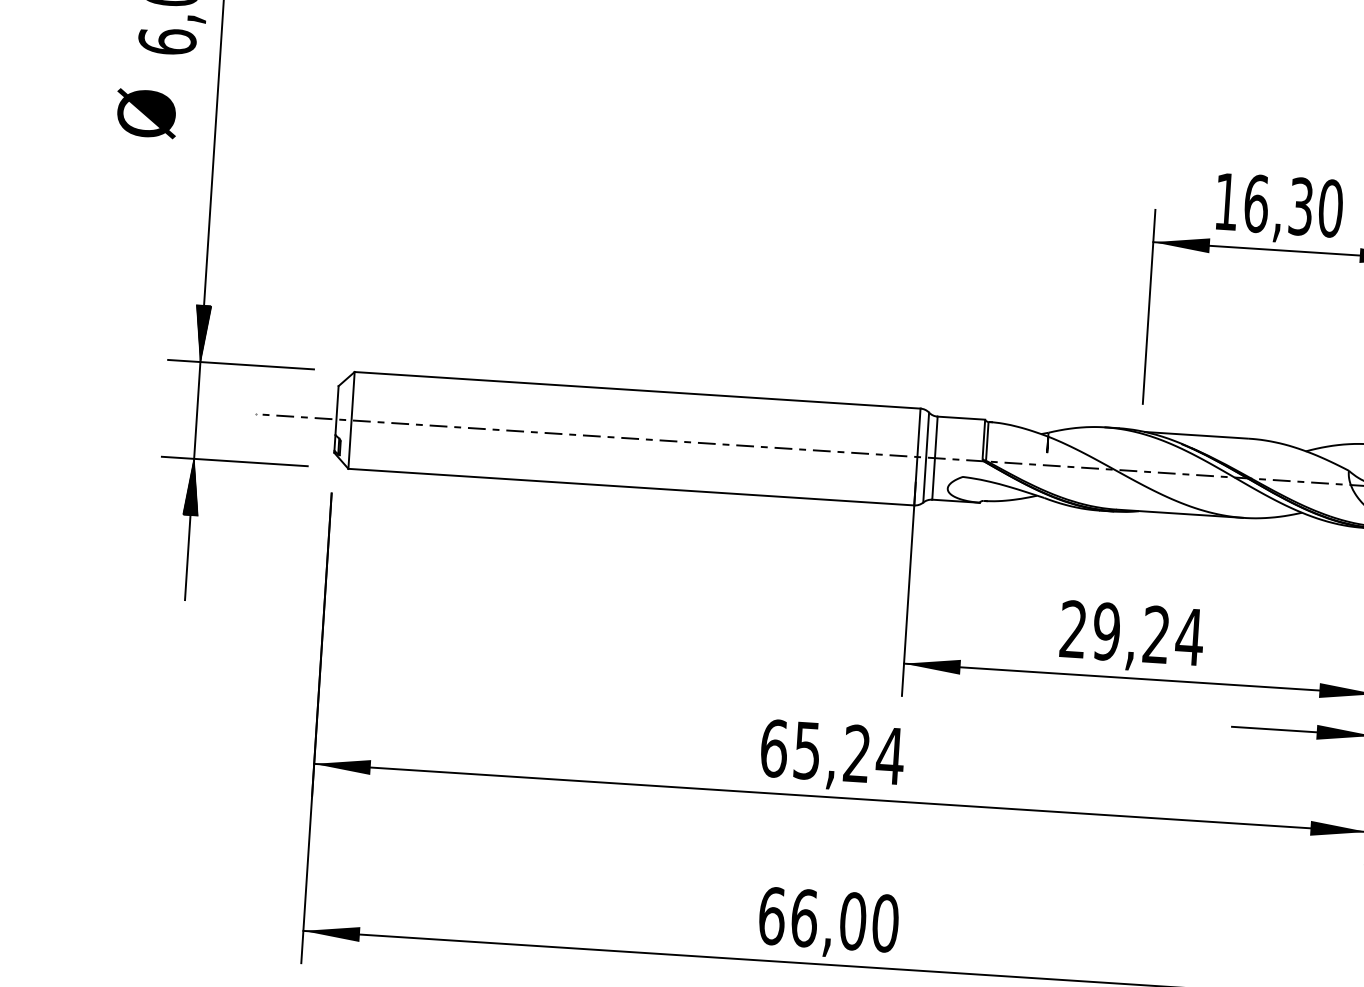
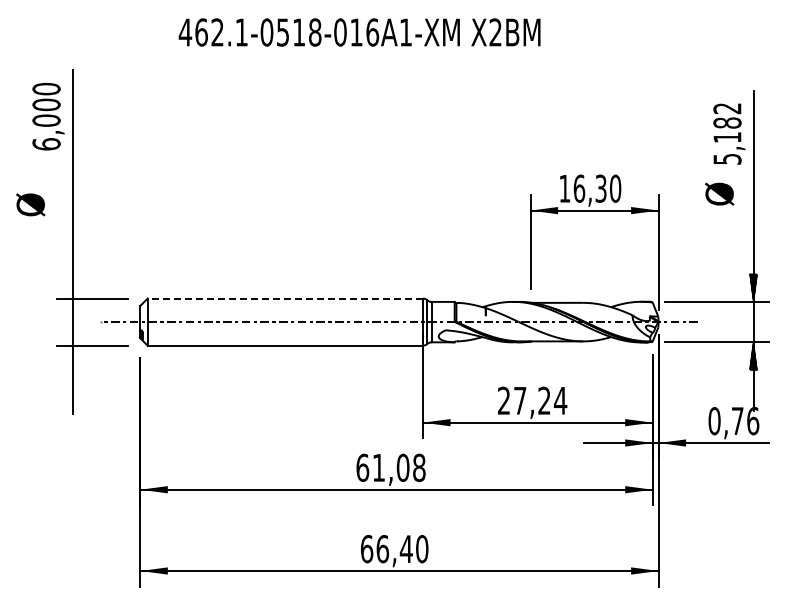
text: (146, 112) -> (30, 204), moved
hatch: (202, 333) -> (72, 284), removed
line: (637, 390) -> (285, 298), solid -> dashed
hatch: (192, 487) -> (72, 359), removed
text: (1105, 630) -> (519, 400), 29,24 -> 27,24
text: (847, 752) -> (398, 467), 65,24 -> 61,08
text: (851, 921) -> (405, 549), 66,00 -> 66,40

